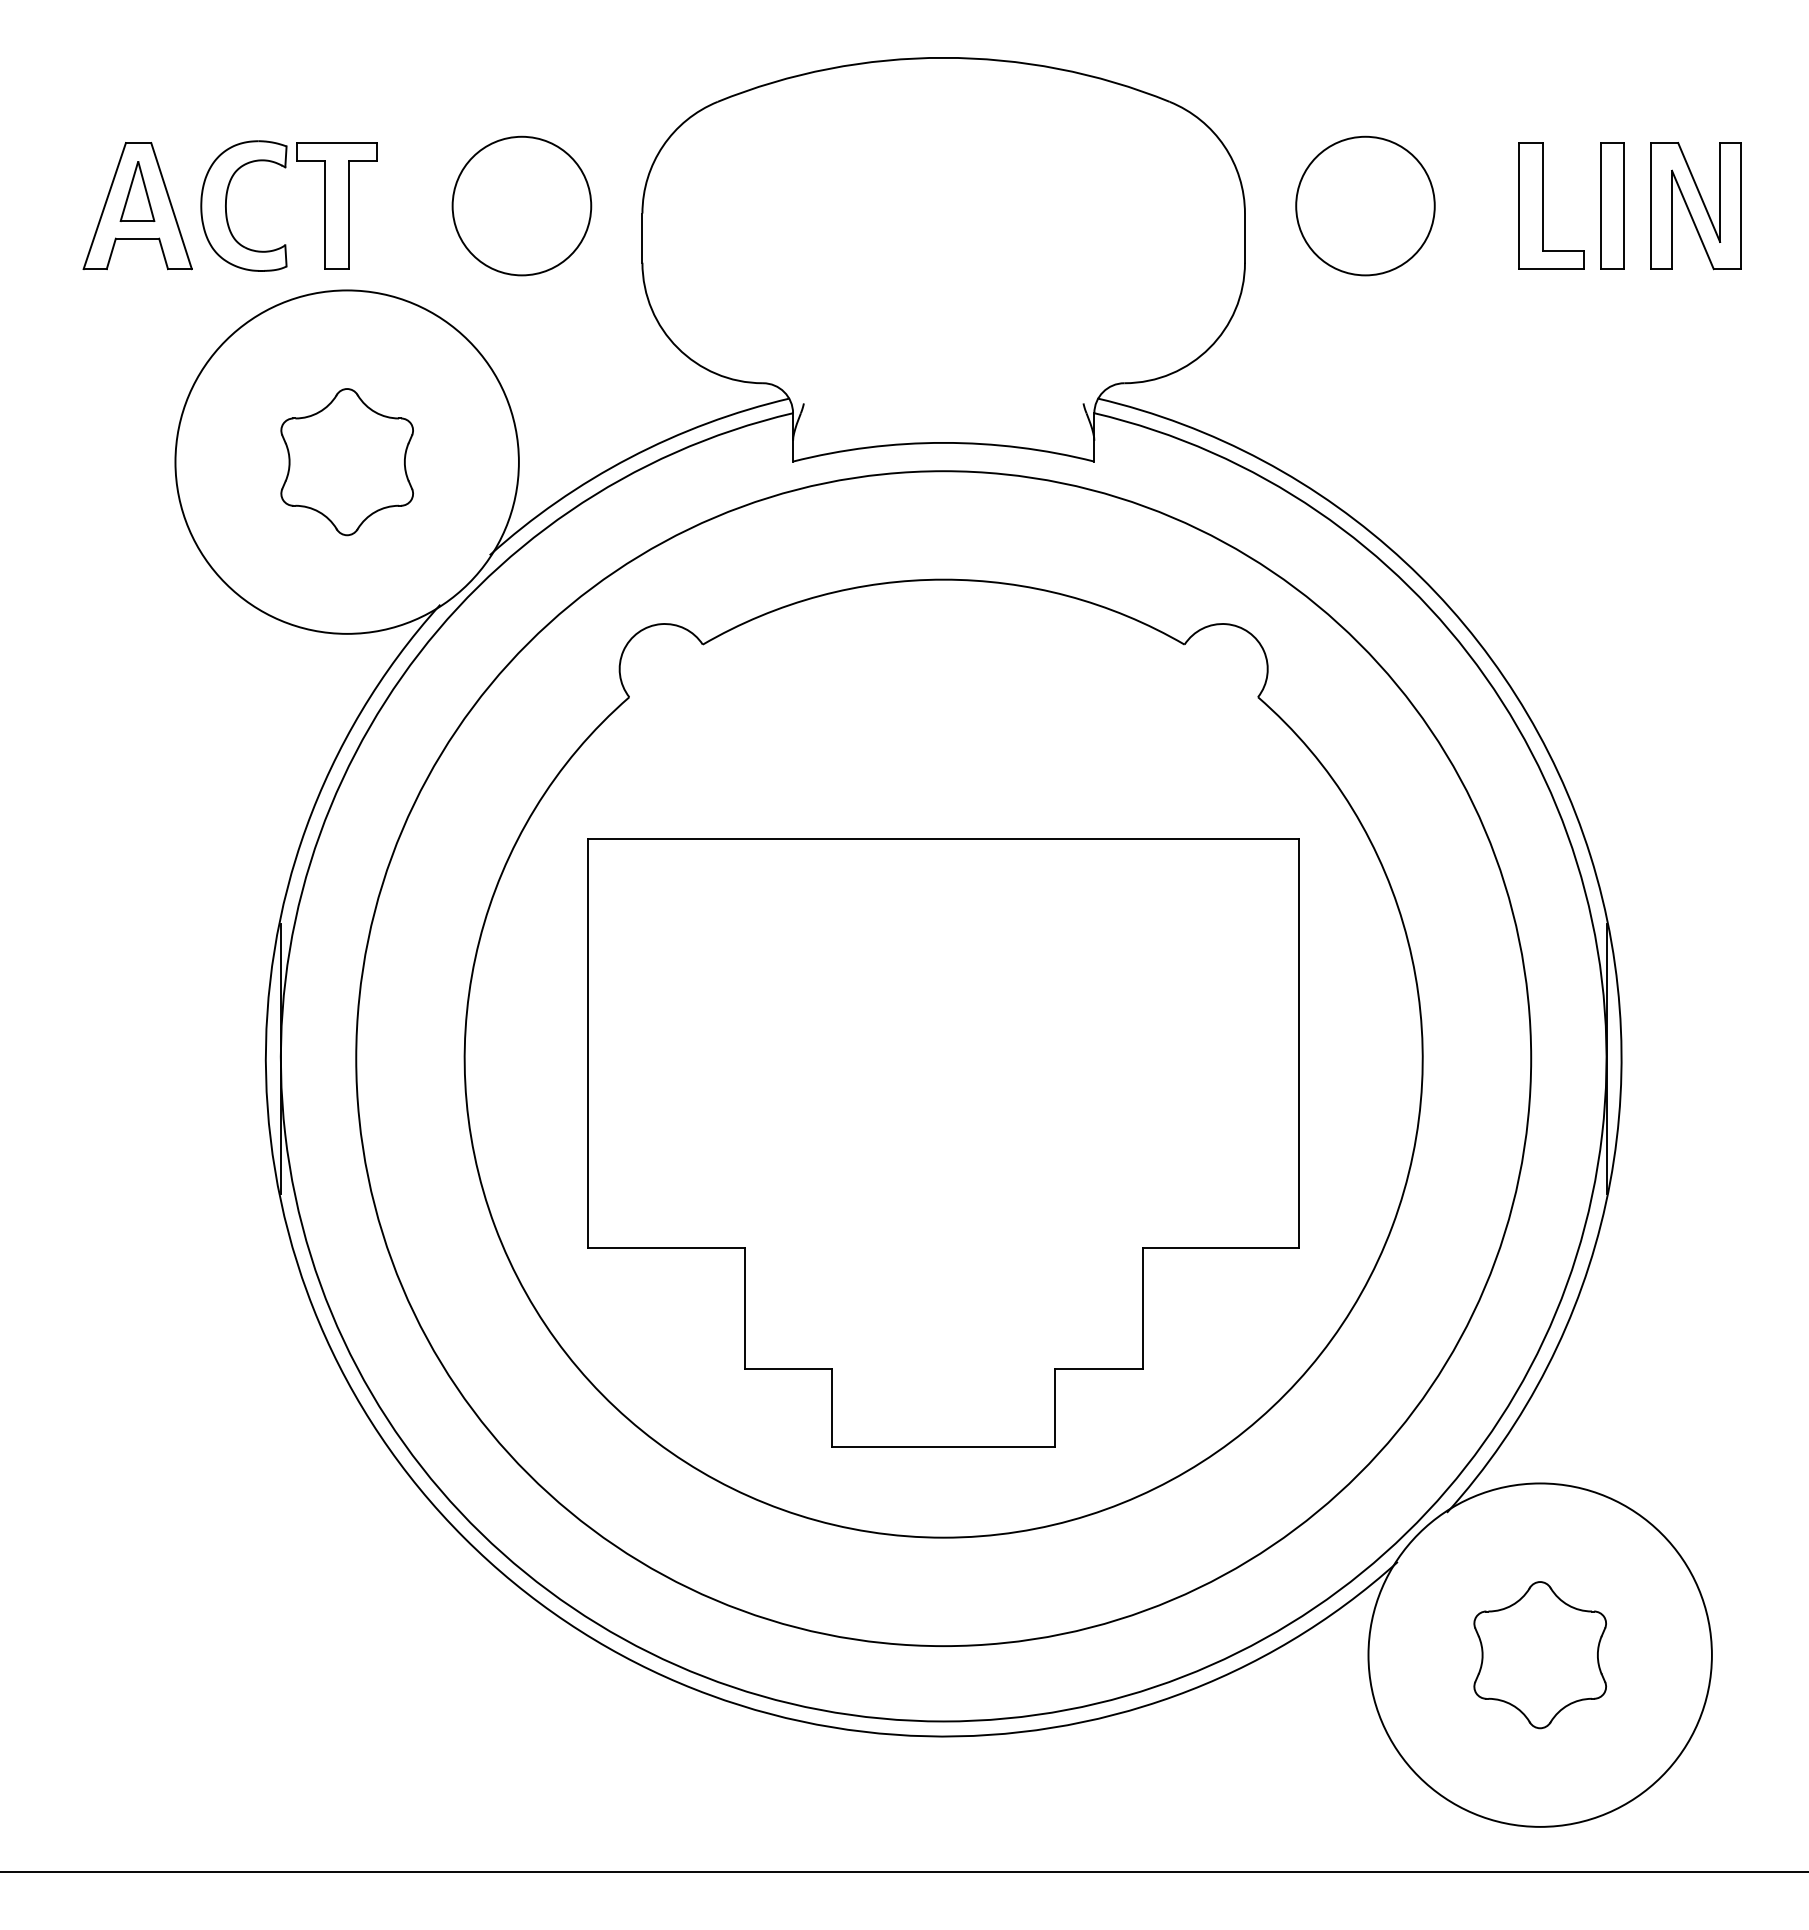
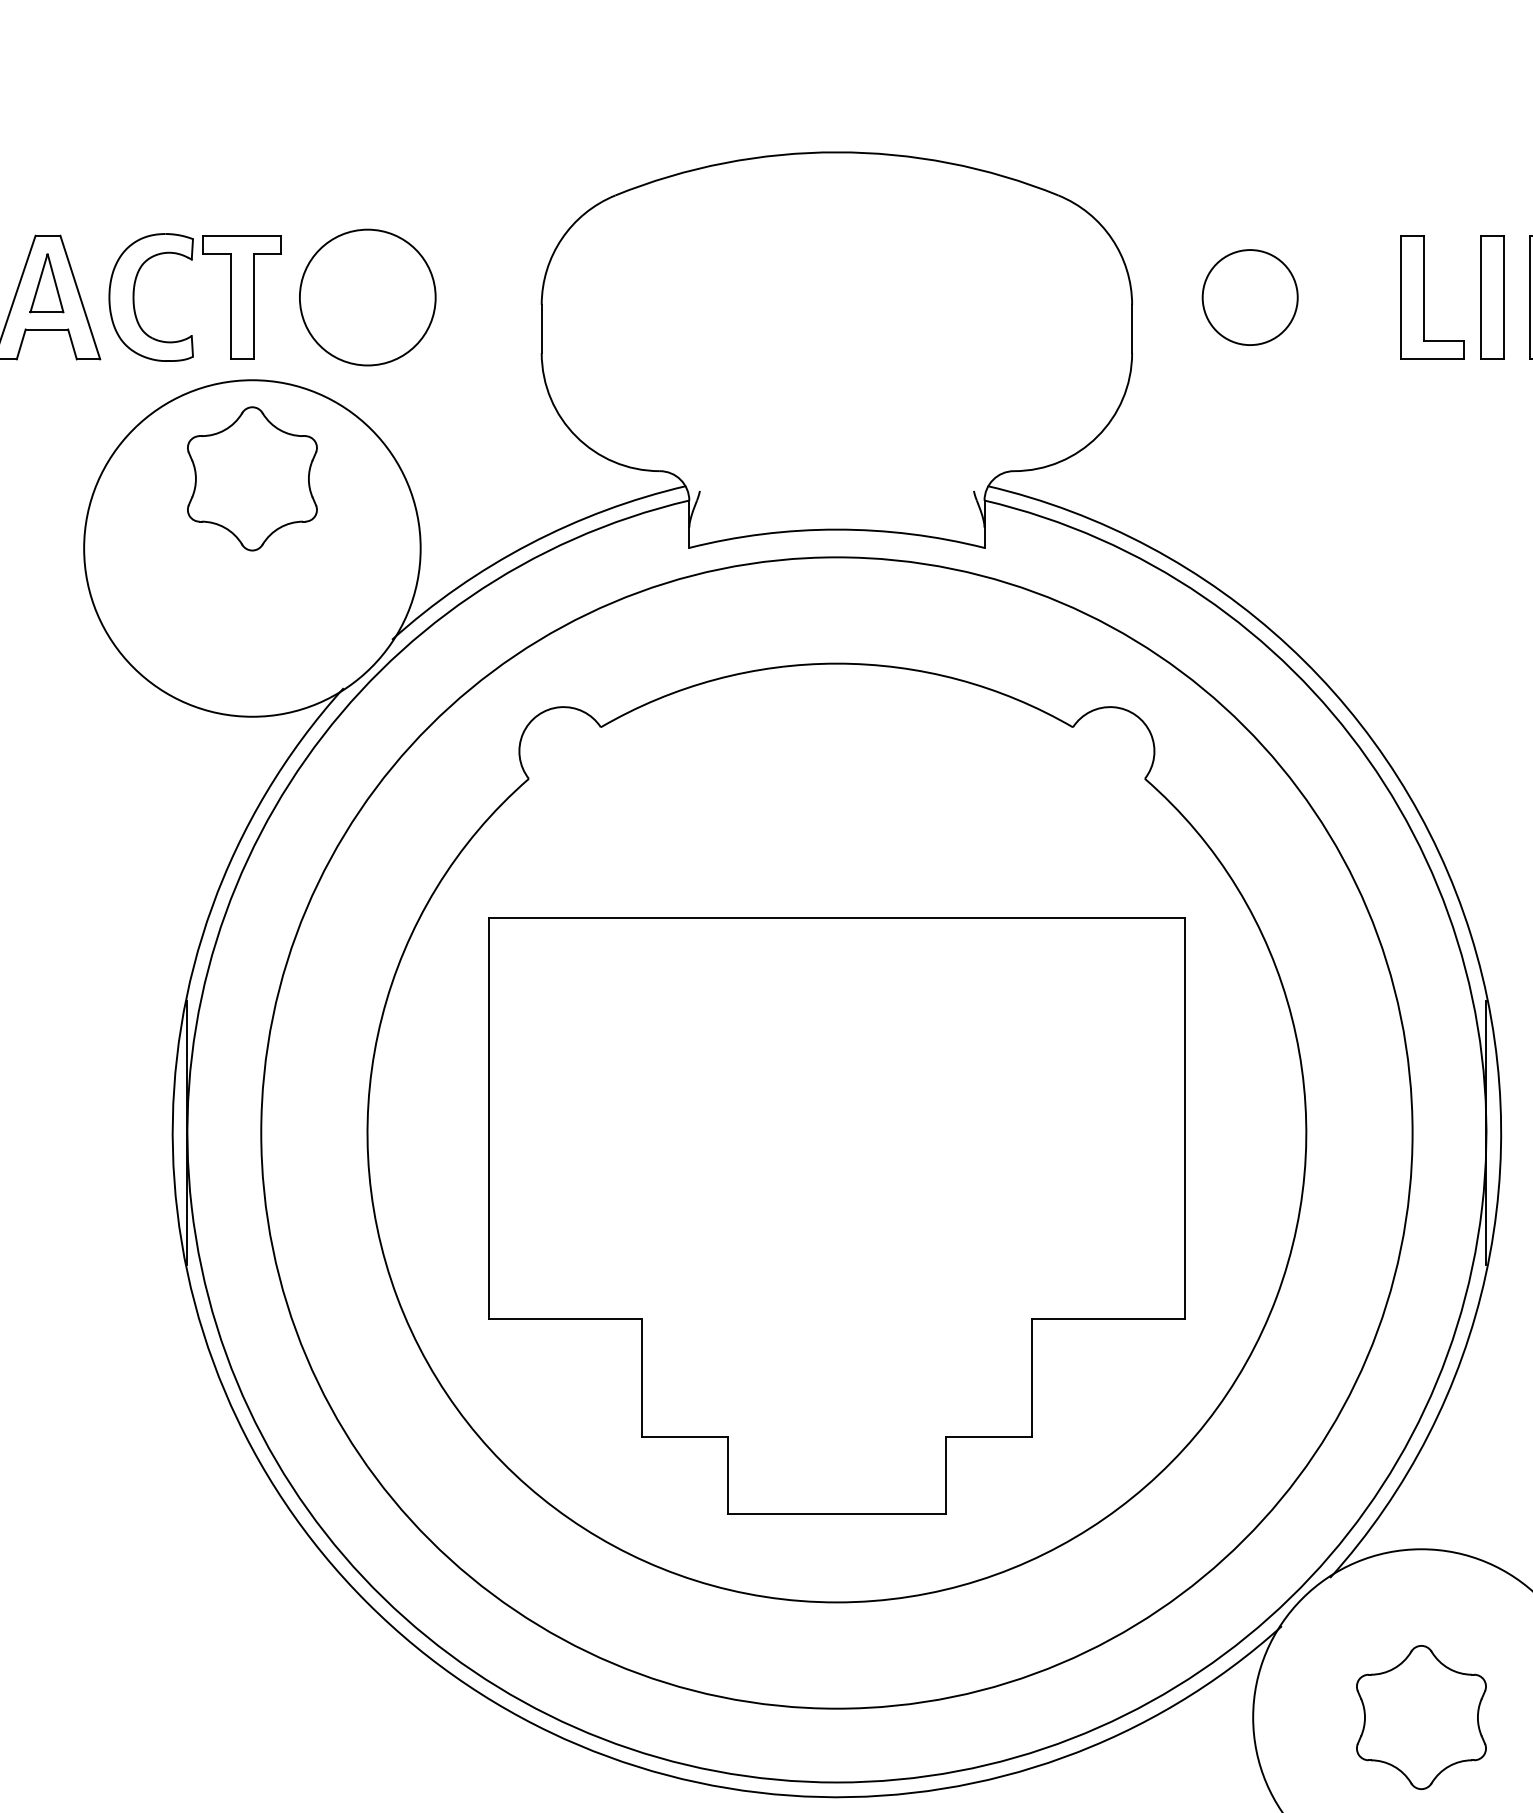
circle: (521, 205) -> (367, 297), moved
circle: (1365, 205) -> (1250, 297), size x0.7
part: (346, 462) -> (251, 479), moved

